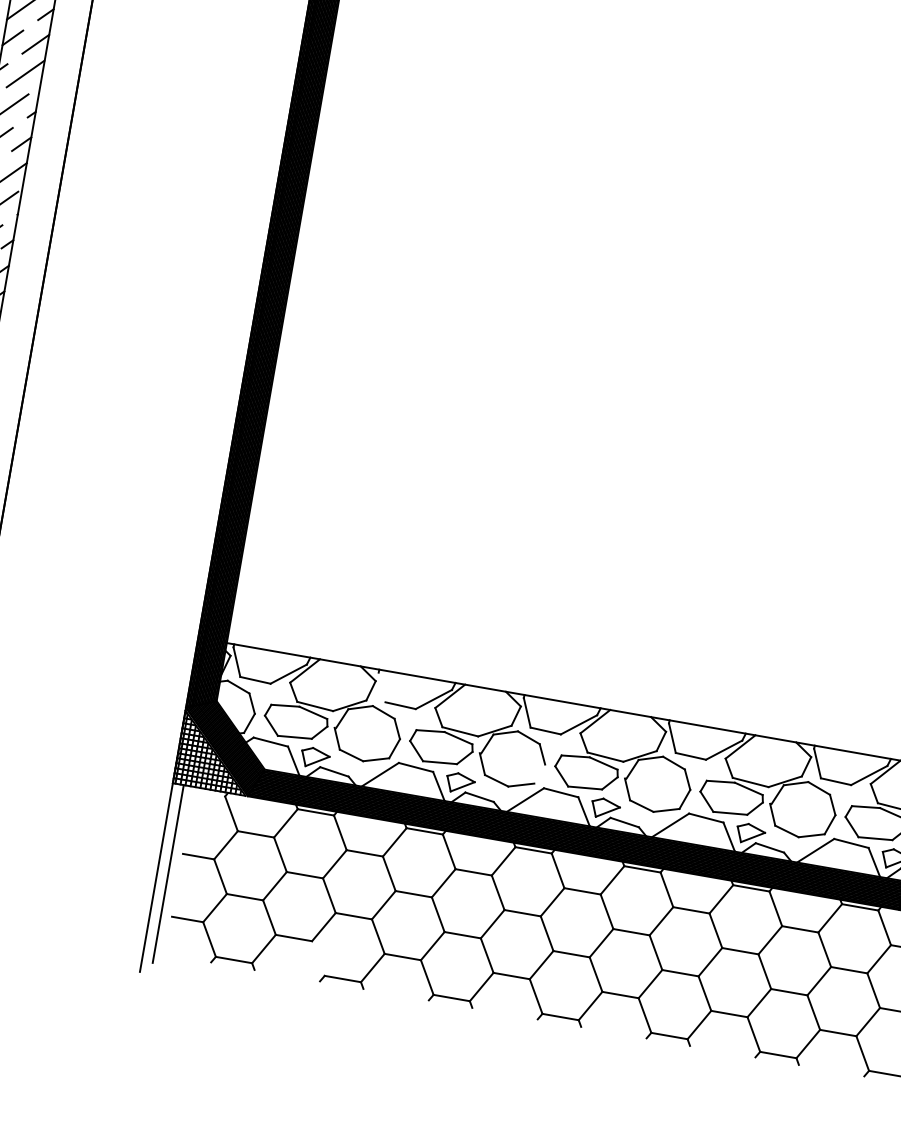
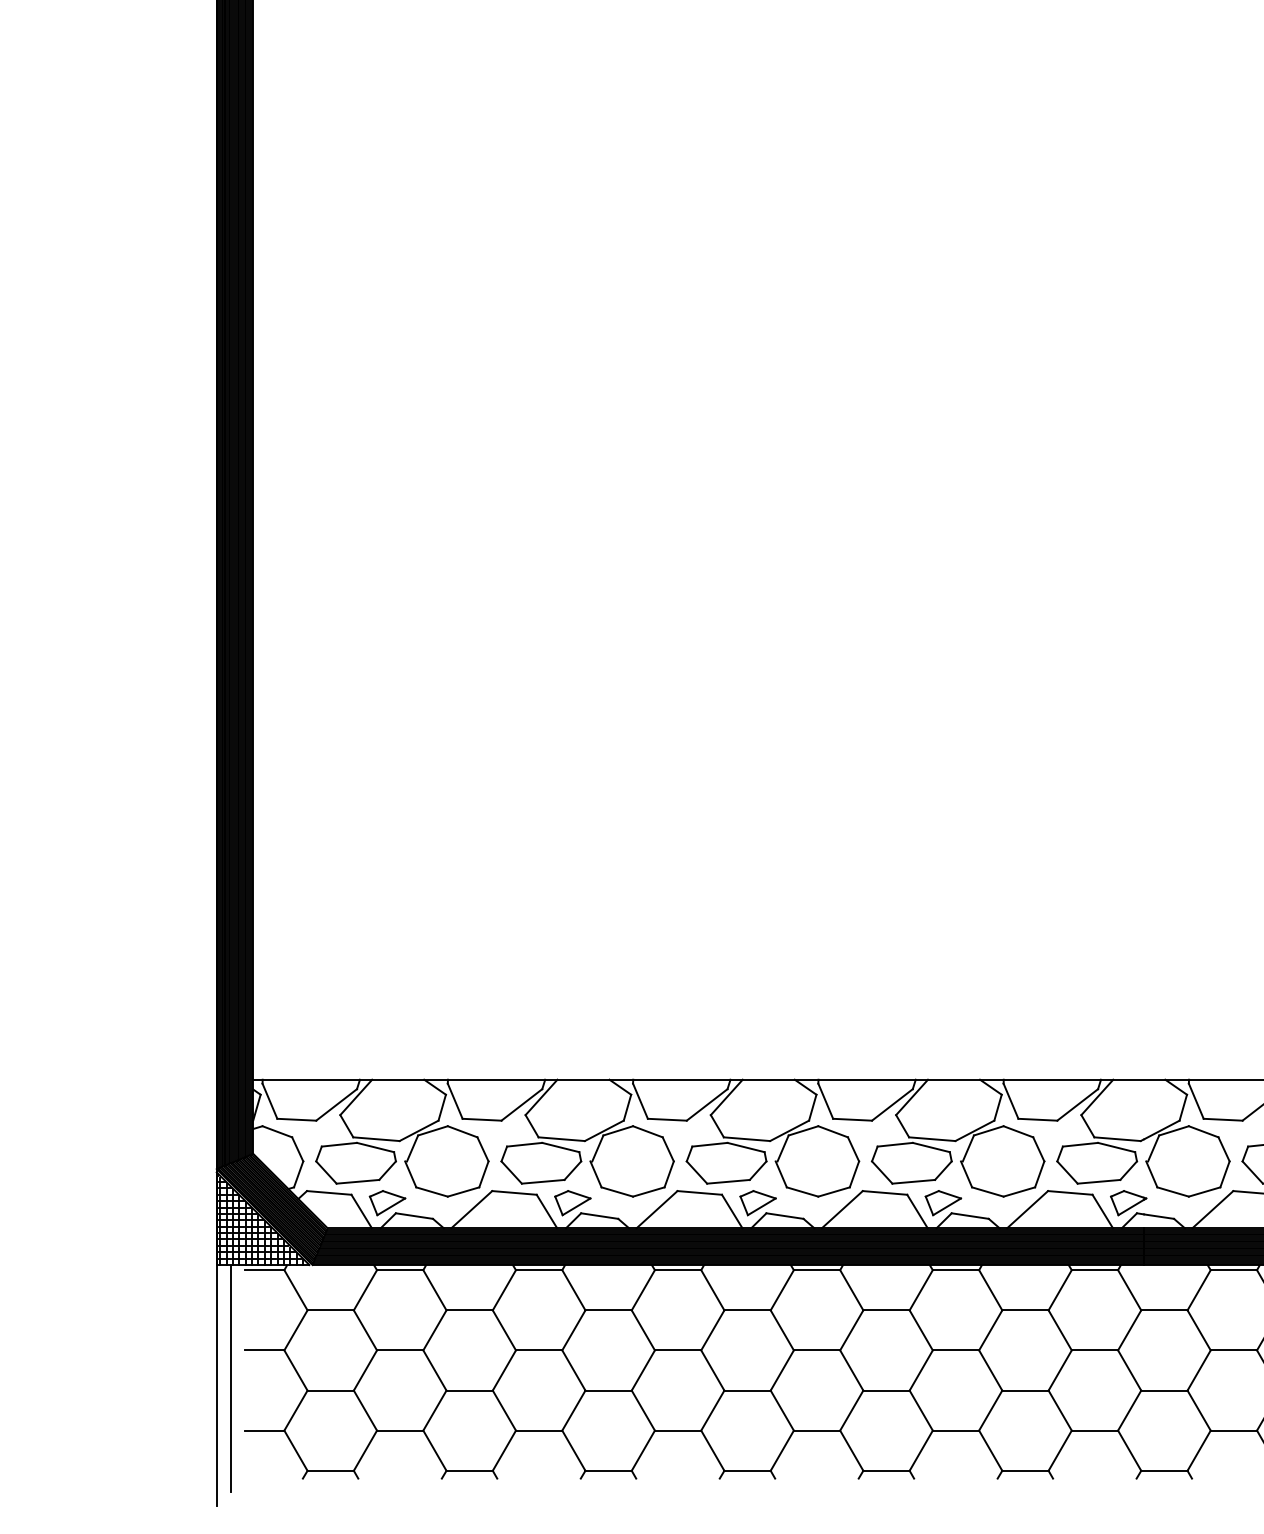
line: (381, 686) -> (454, 1100), added
line: (539, 774) -> (668, 1174), added
line: (209, 794) -> (264, 1270), added
line: (318, 958) -> (434, 1450), added

